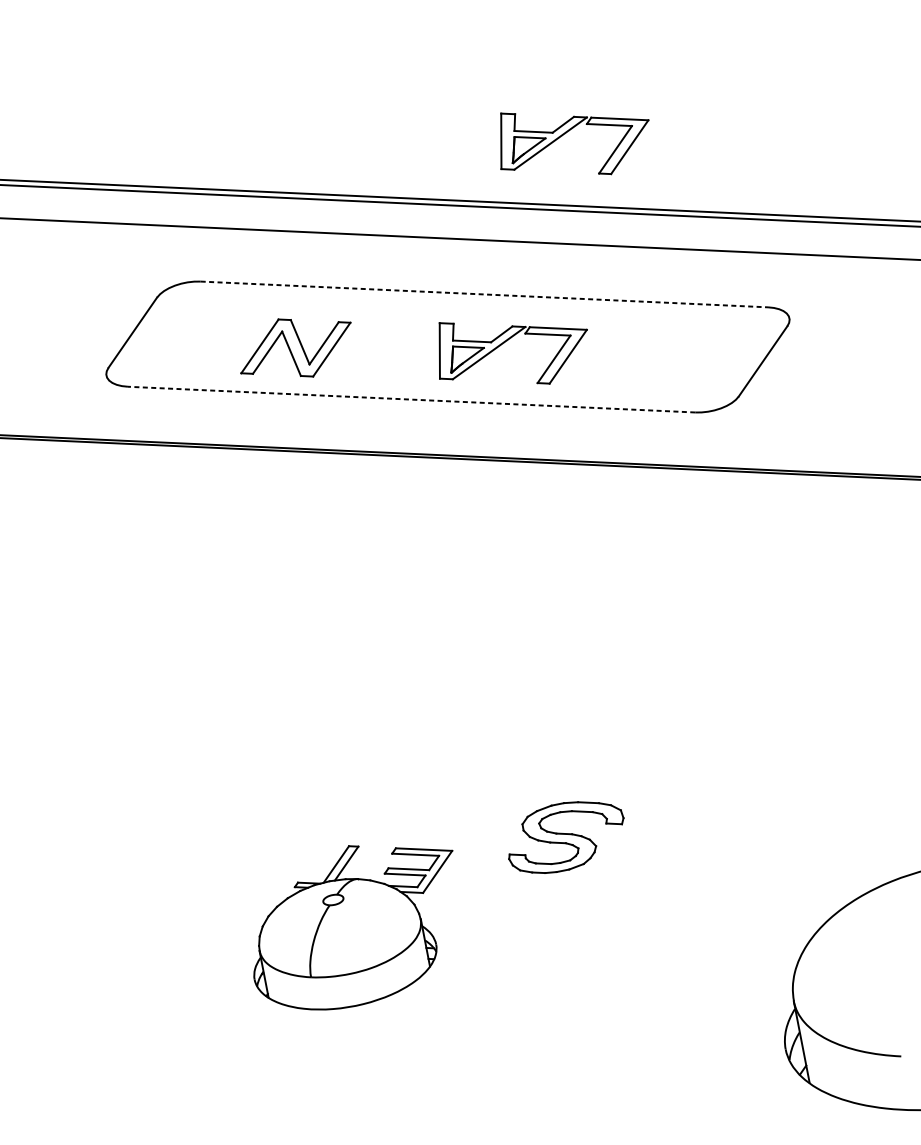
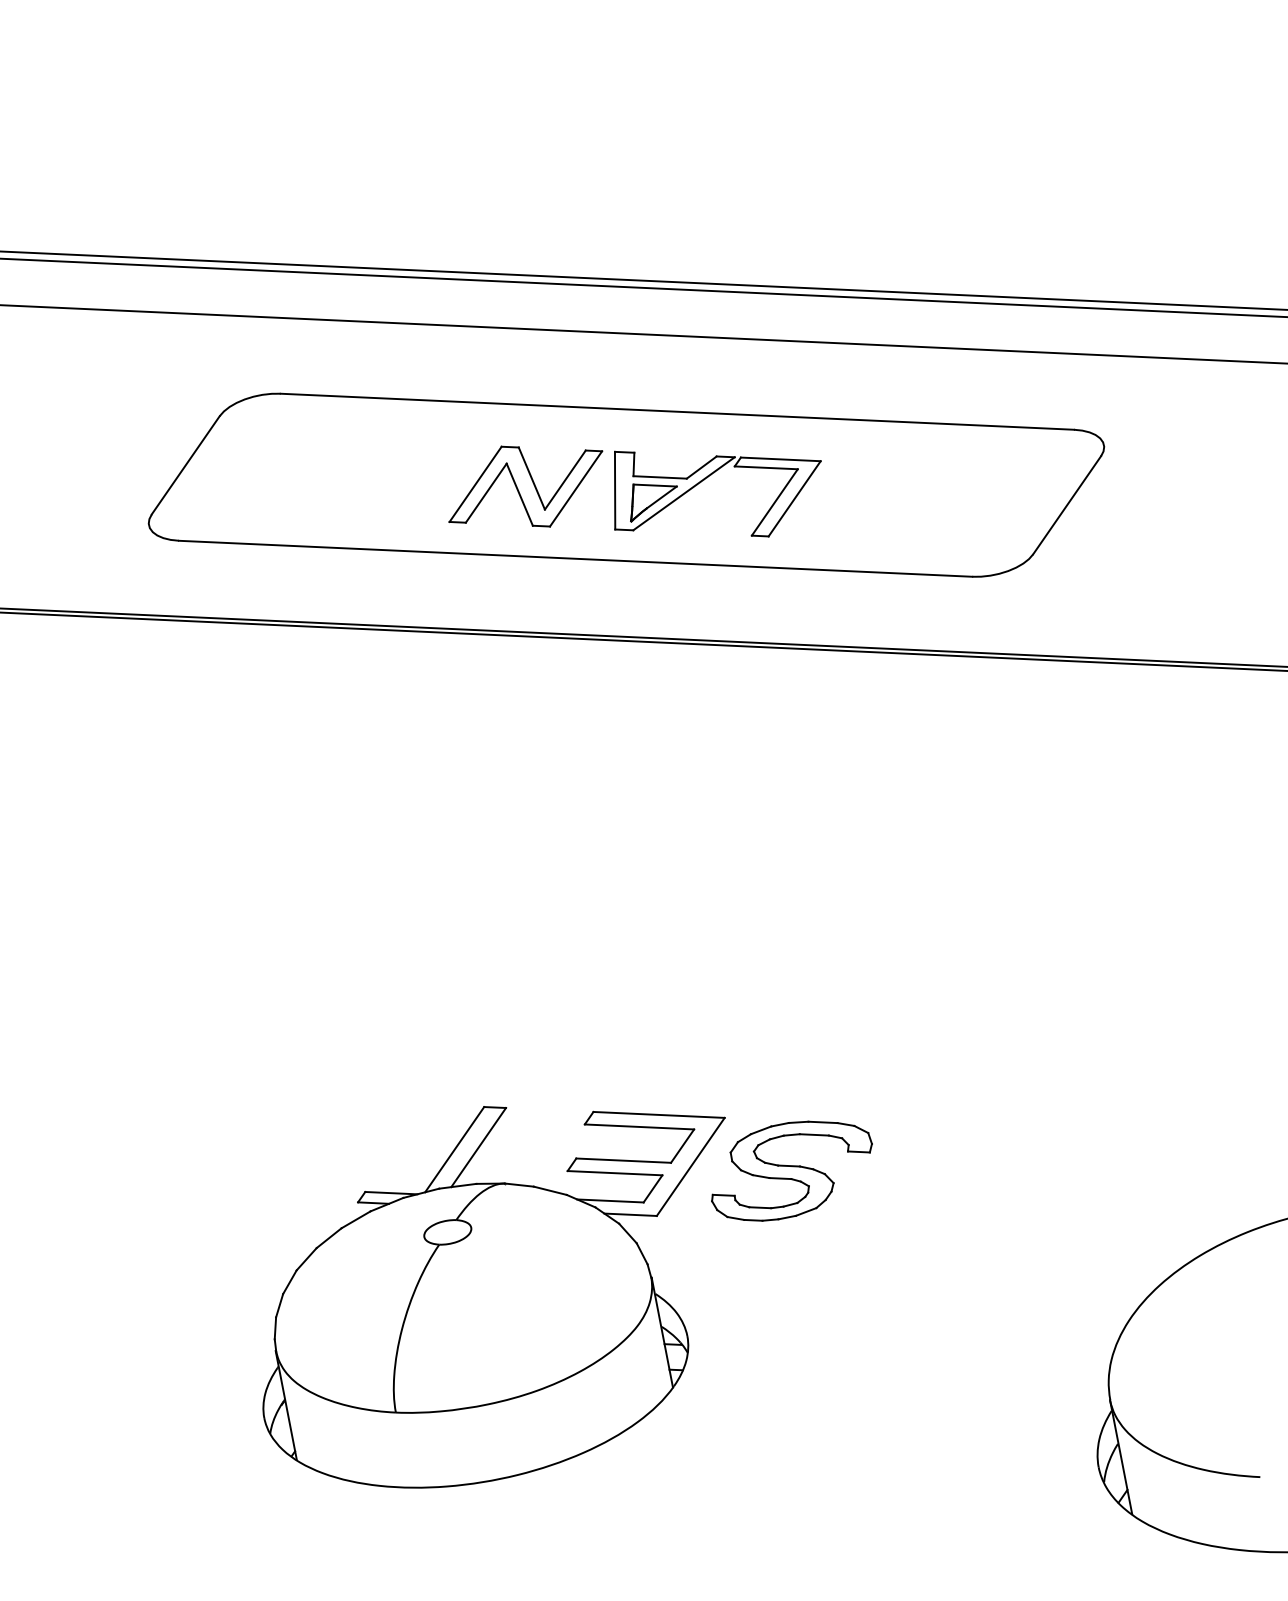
part: (567, 132) -> (793, 185), removed
line: (484, 294) -> (677, 411), dashed -> solid
part: (295, 347) -> (525, 486), moved
line: (411, 399) -> (575, 558), dashed -> solid
part: (352, 927) -> (493, 1297), size x1.67

